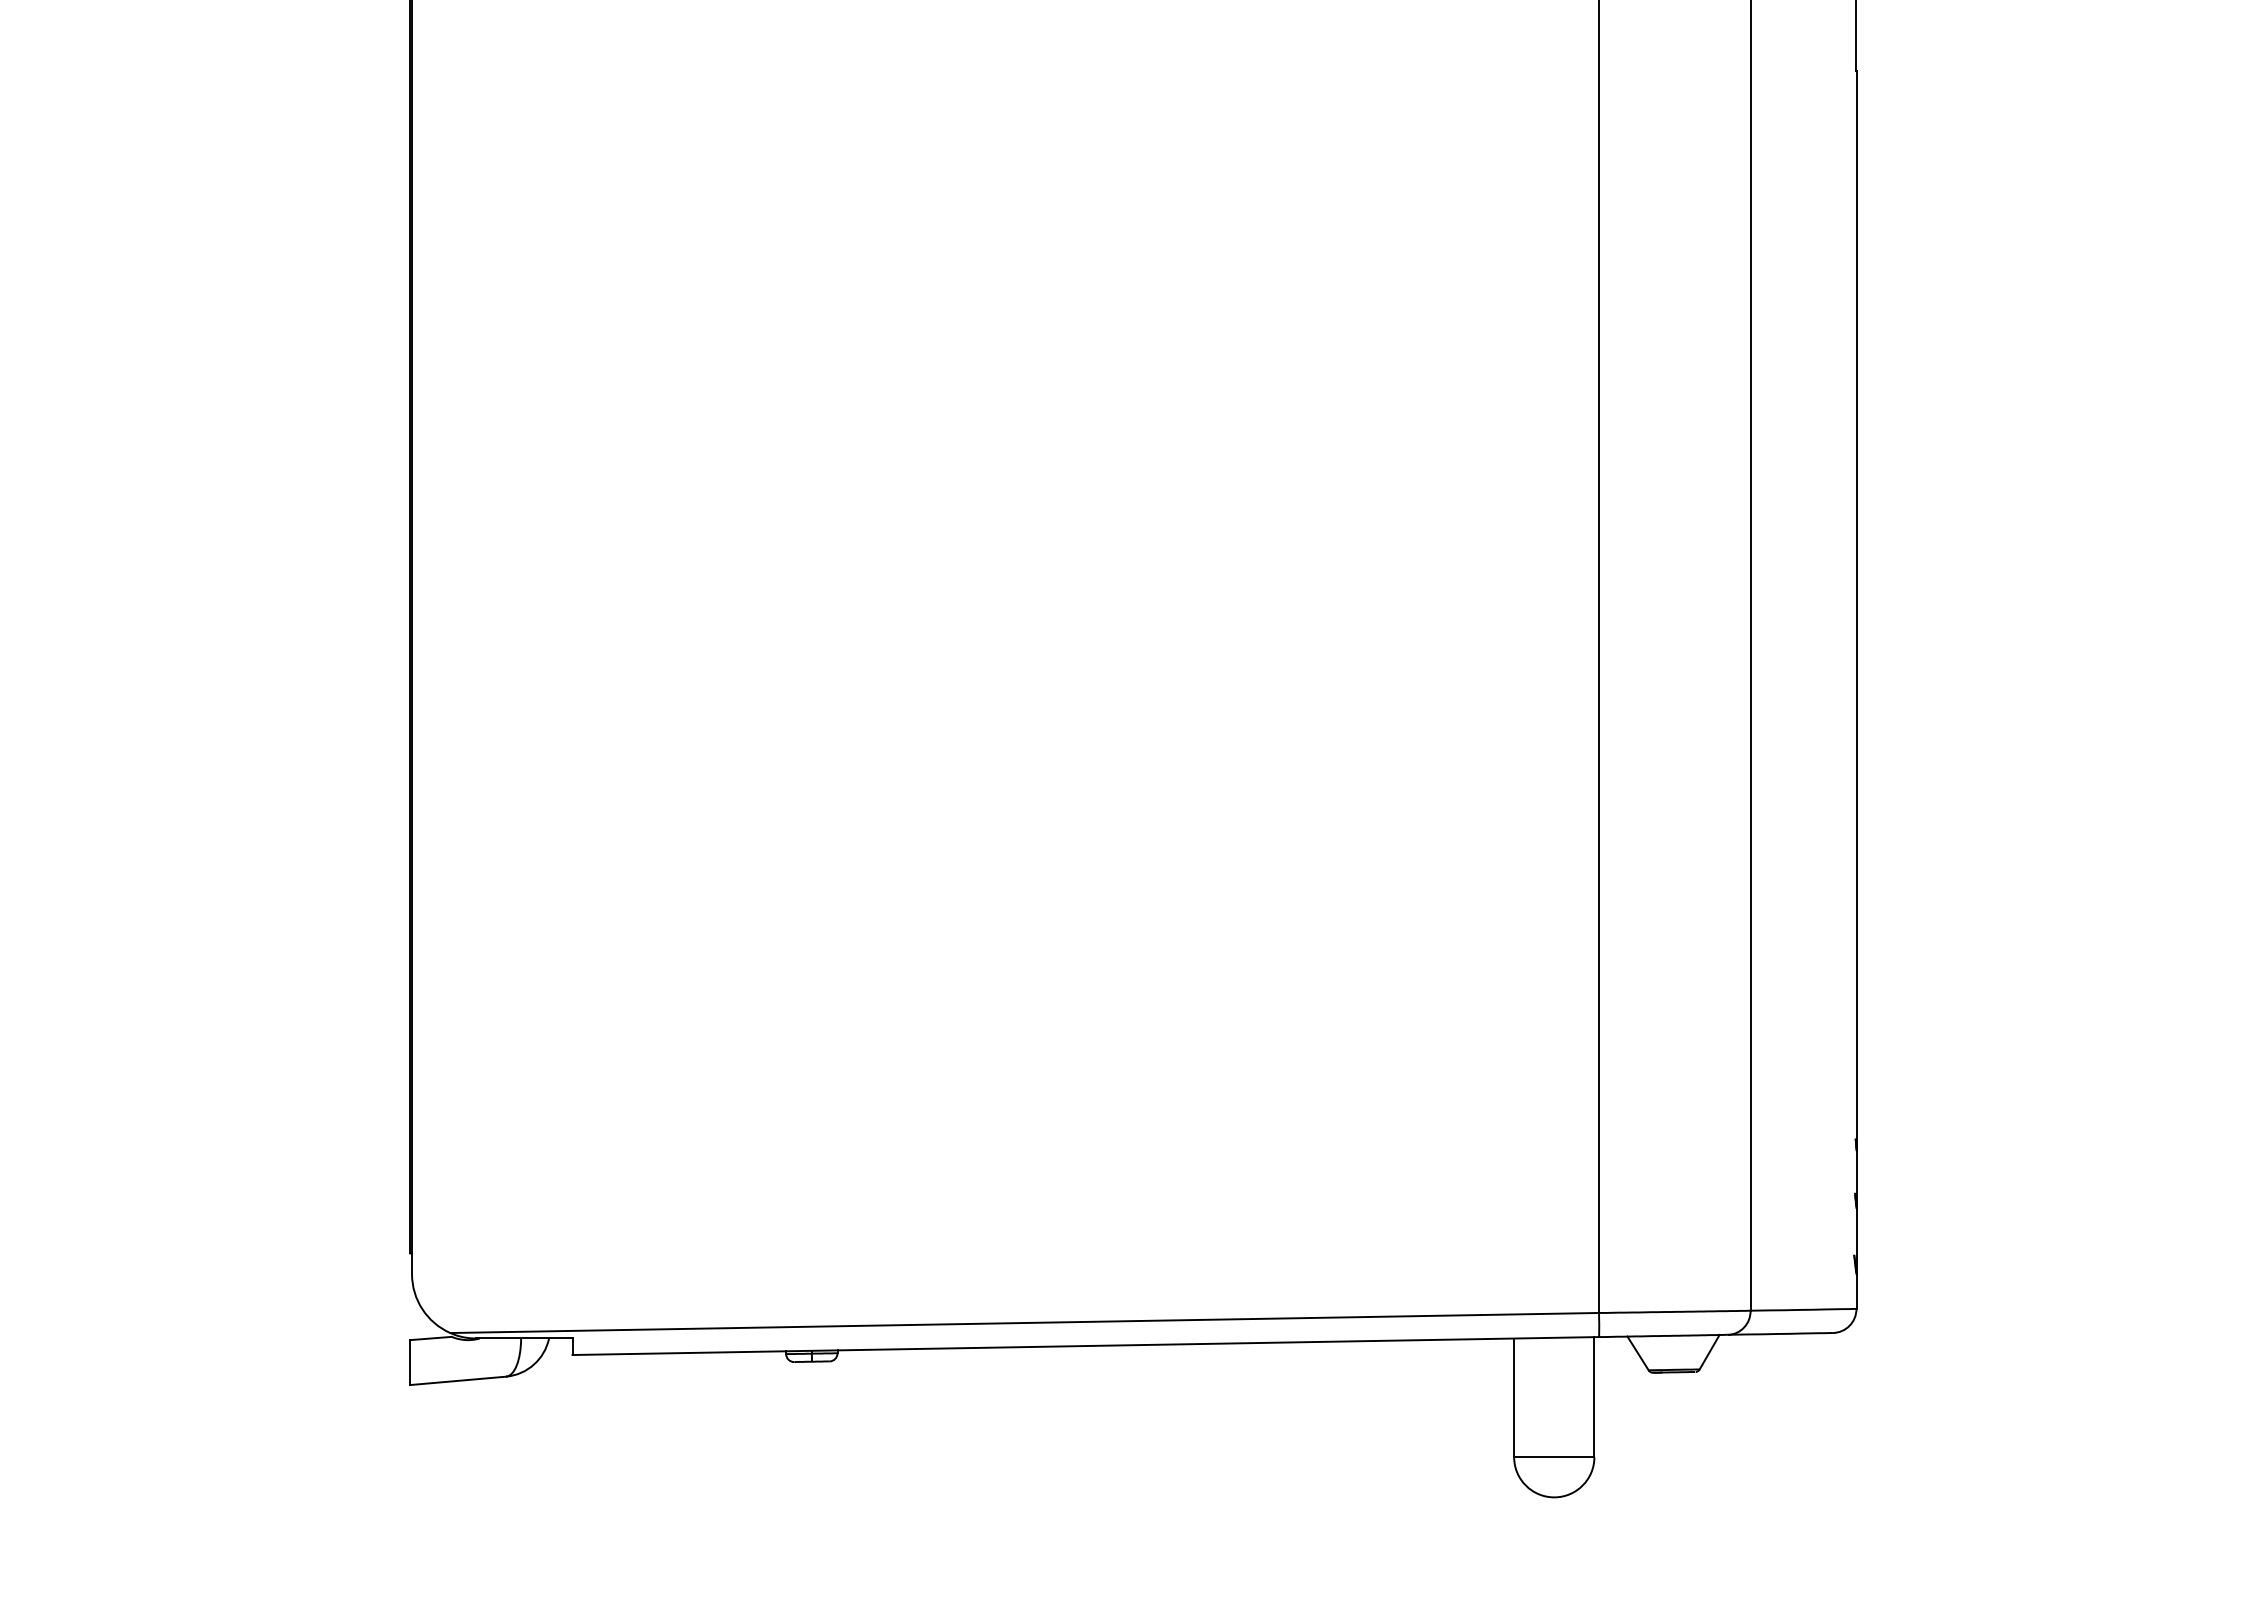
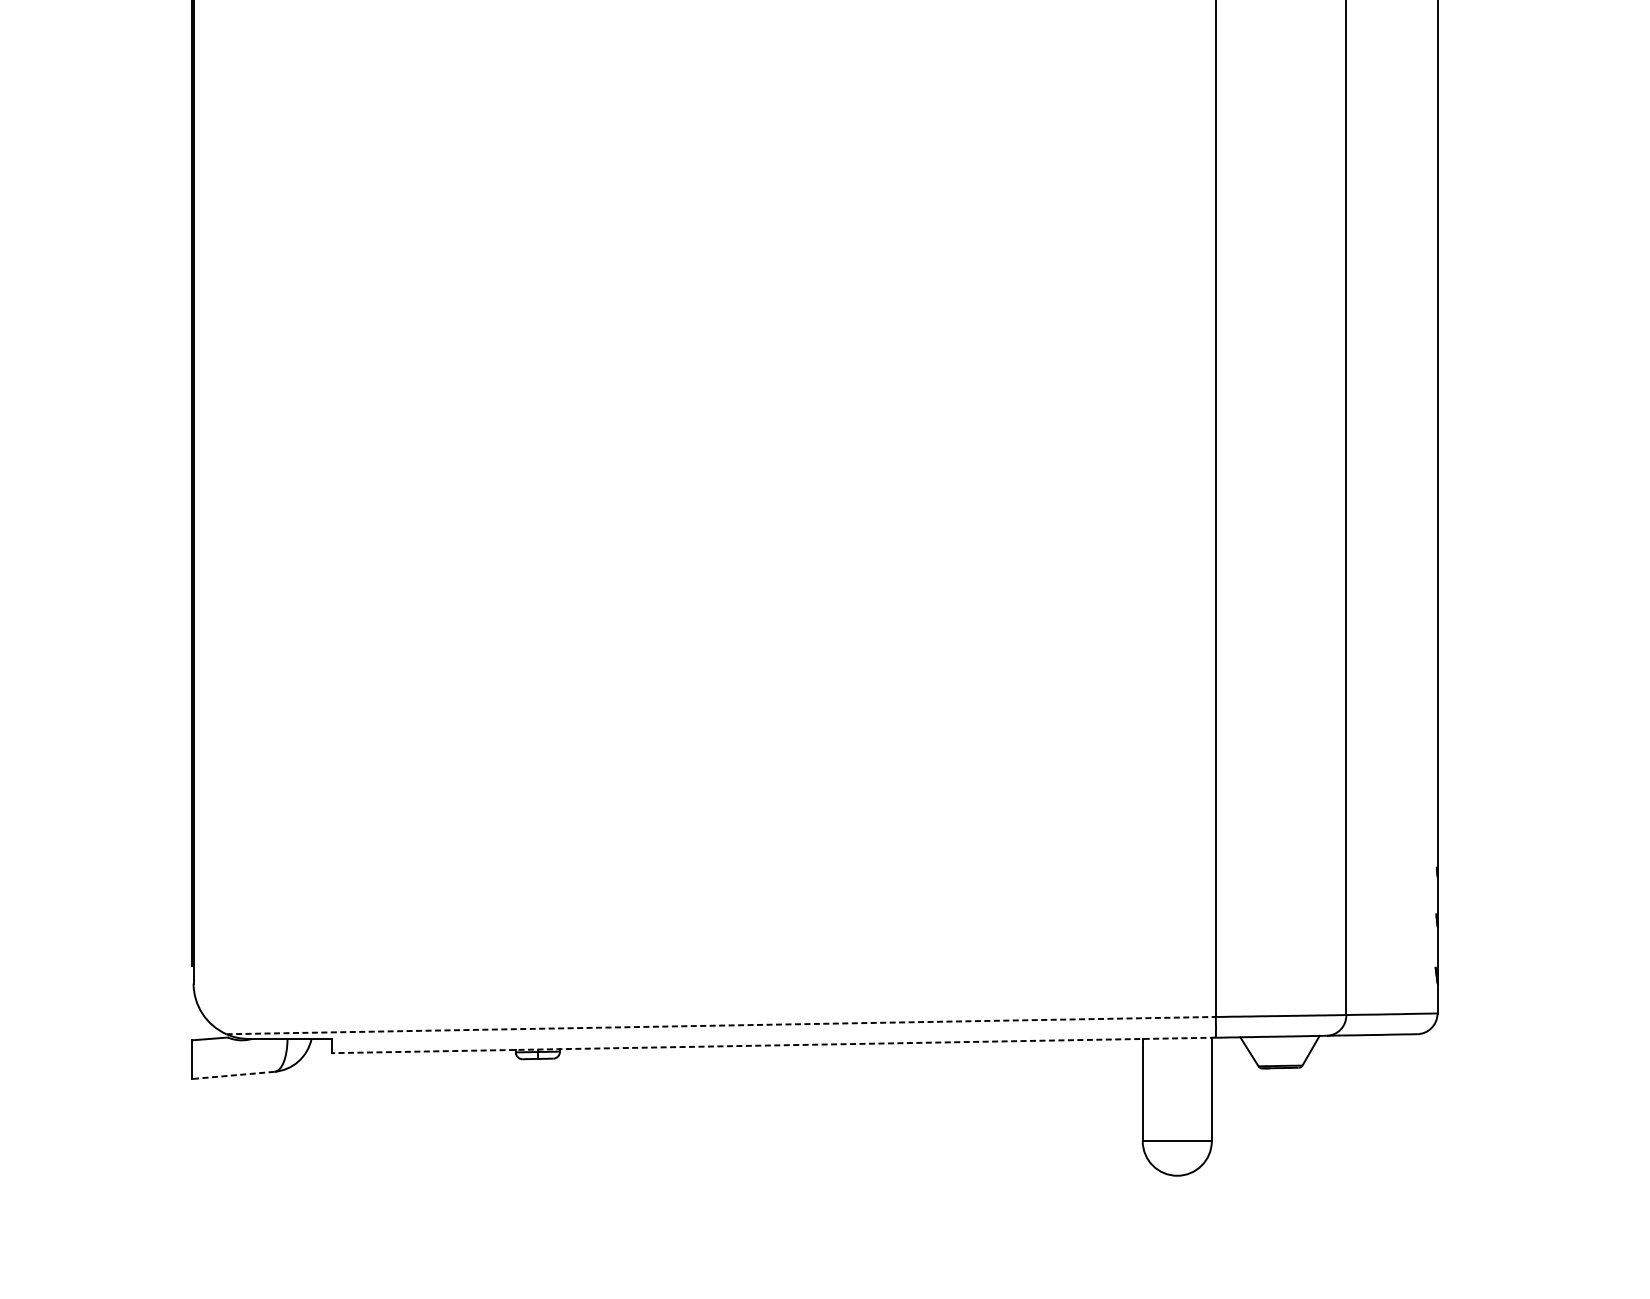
line: (1025, 1322) -> (721, 1025), solid -> dashed
line: (1085, 1346) -> (773, 1045), solid -> dashed
line: (457, 1380) -> (232, 1075), solid -> dashed

